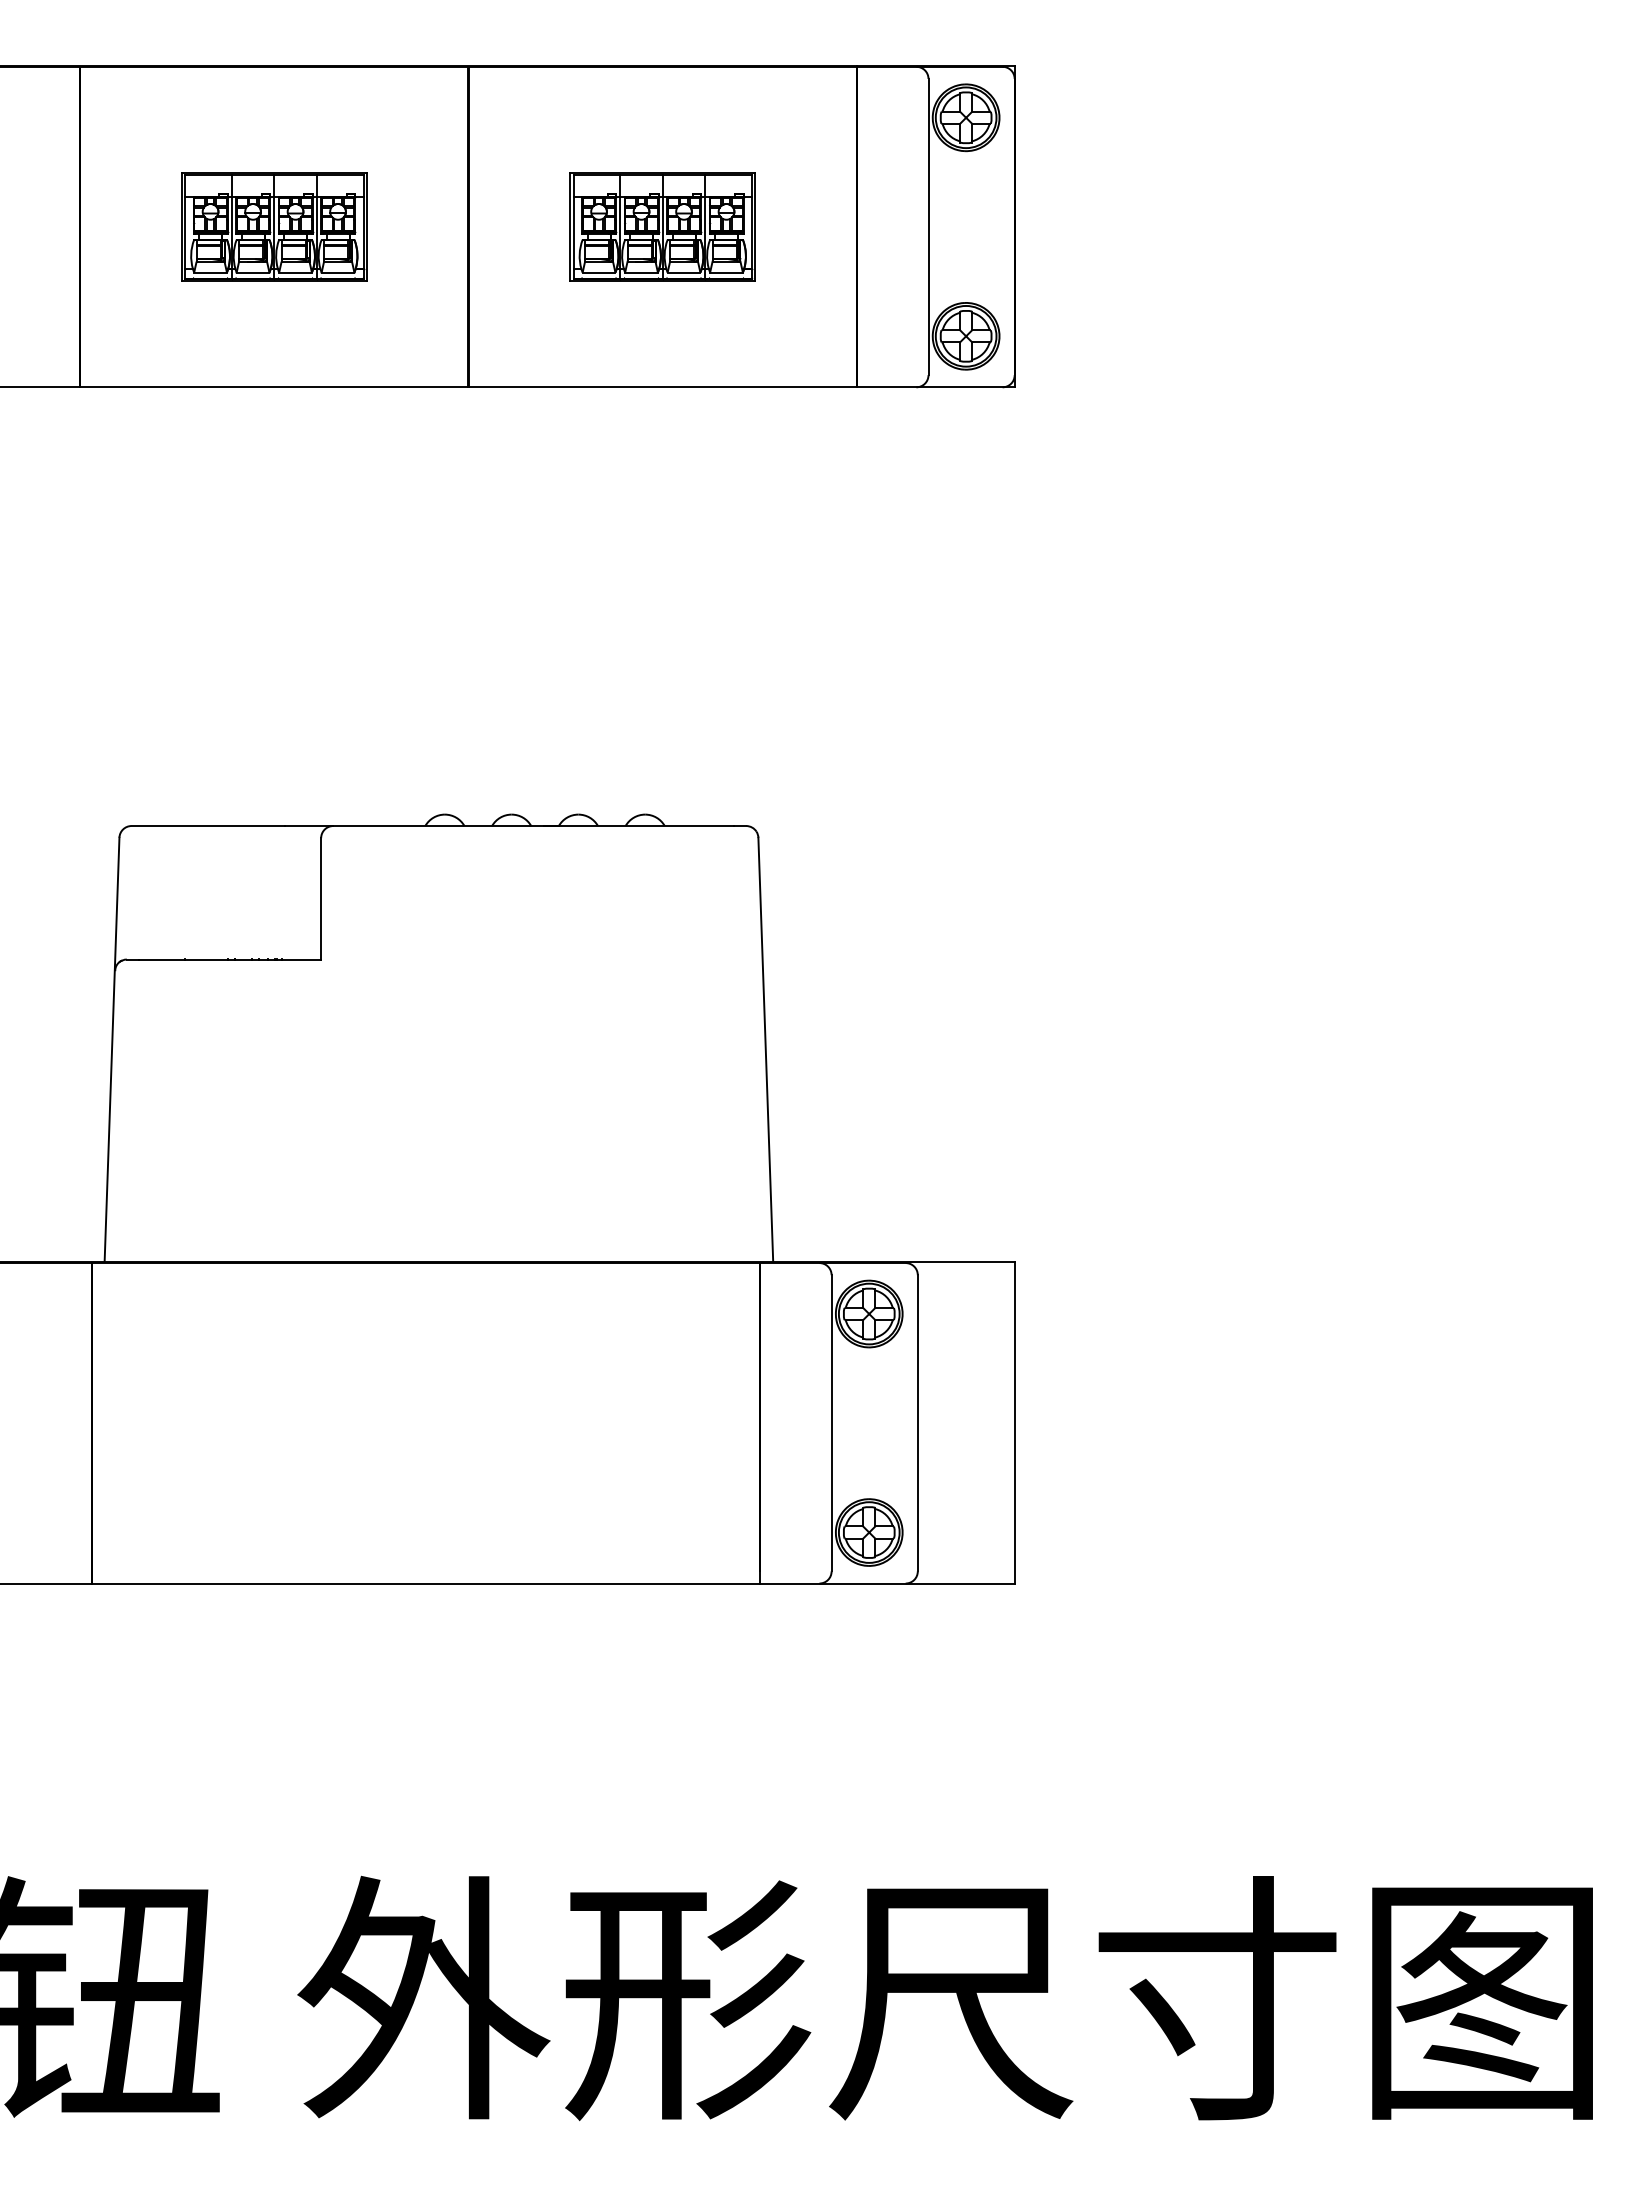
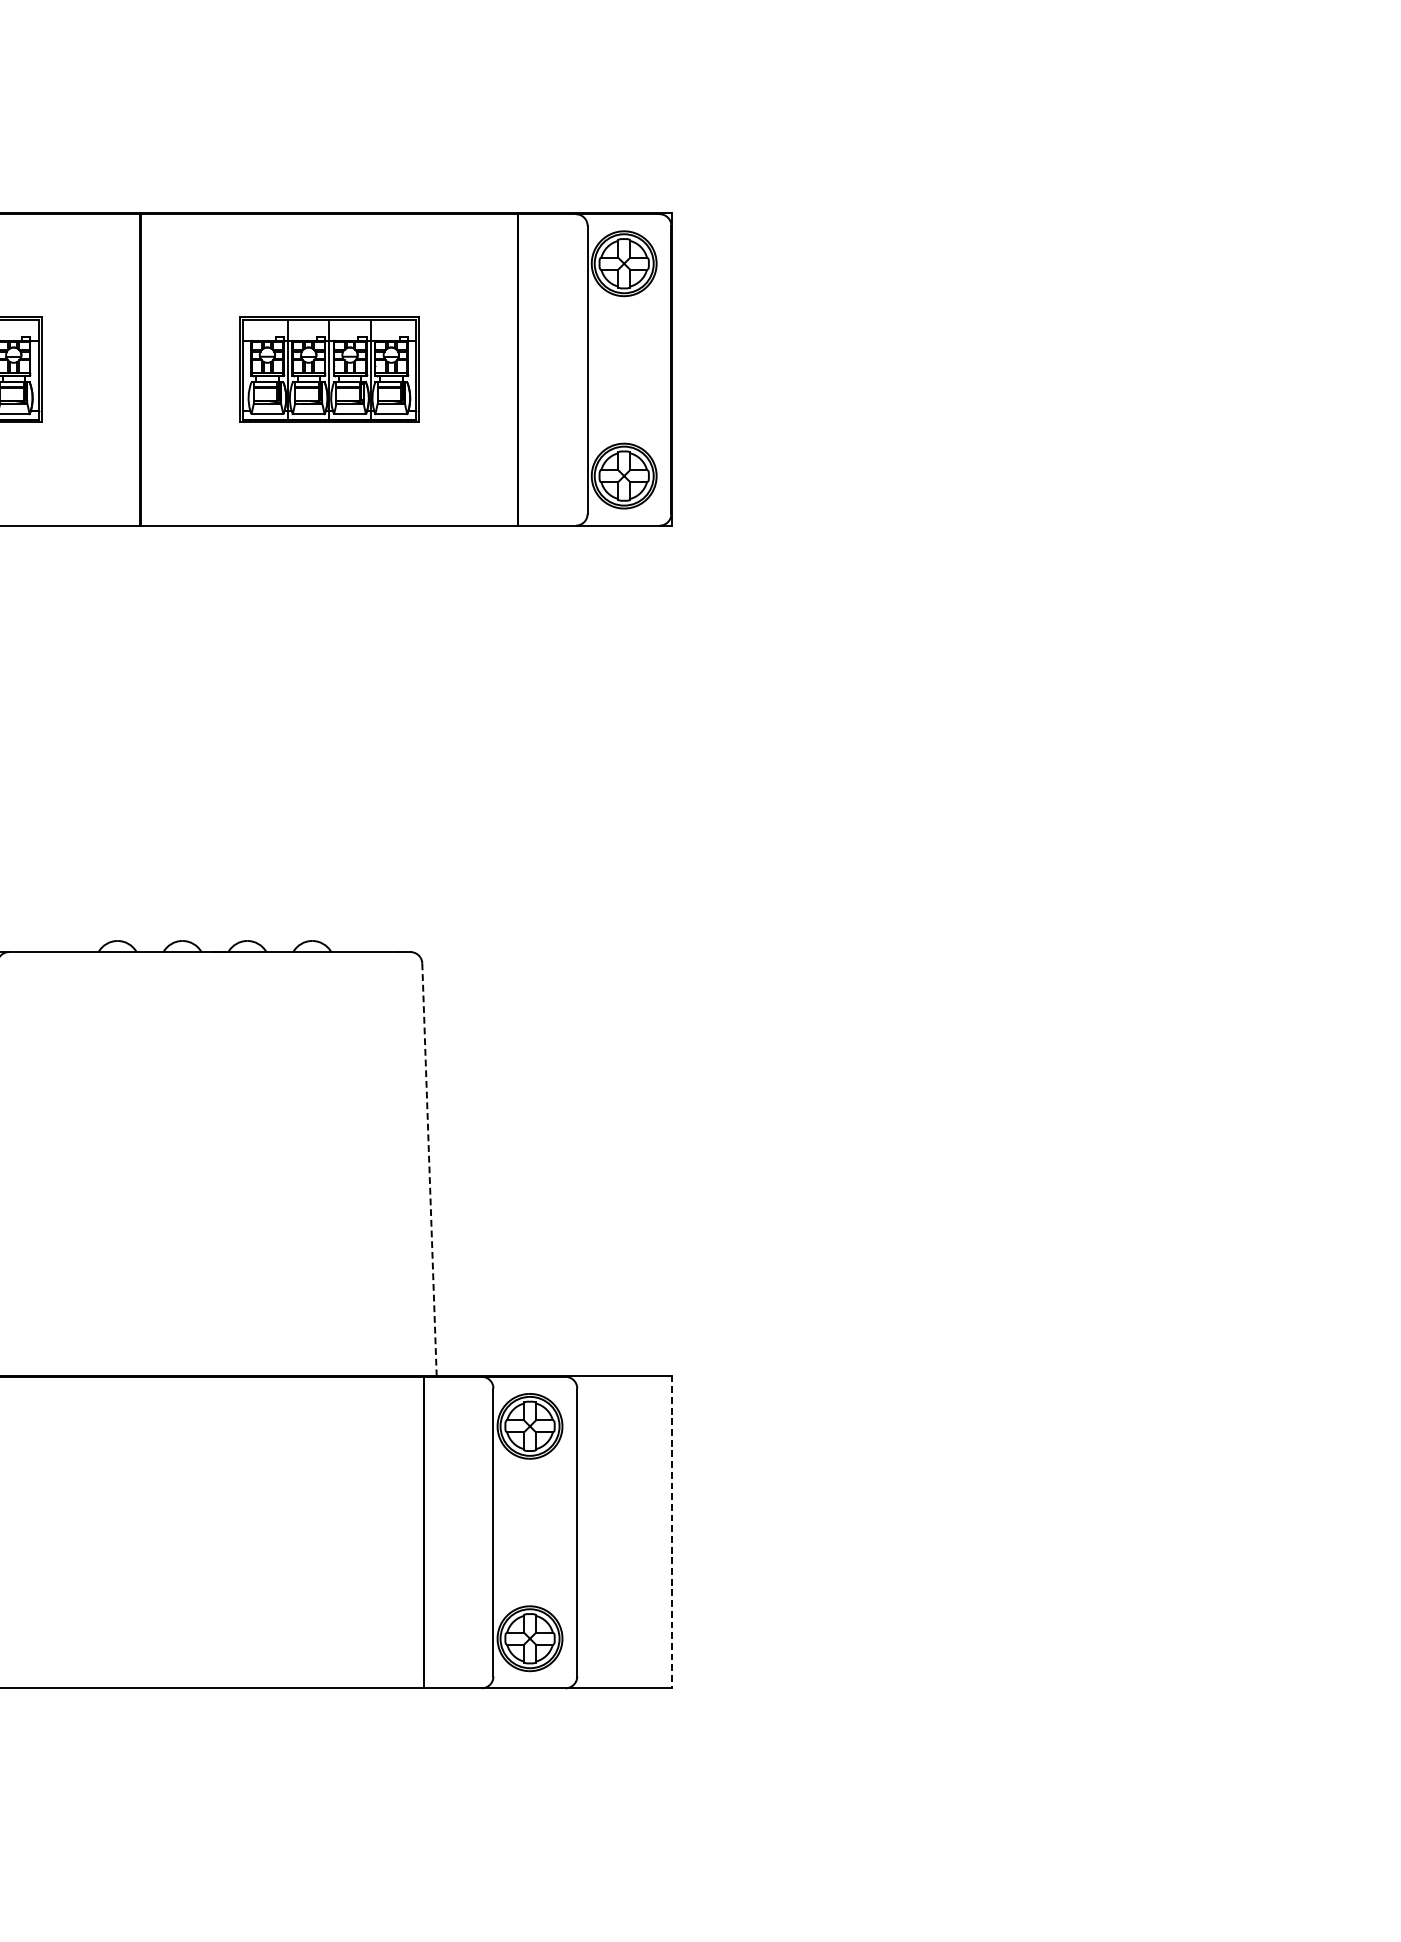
line: (765, 1050) -> (429, 1170), solid -> dashed
line: (1014, 1422) -> (671, 1531), solid -> dashed

